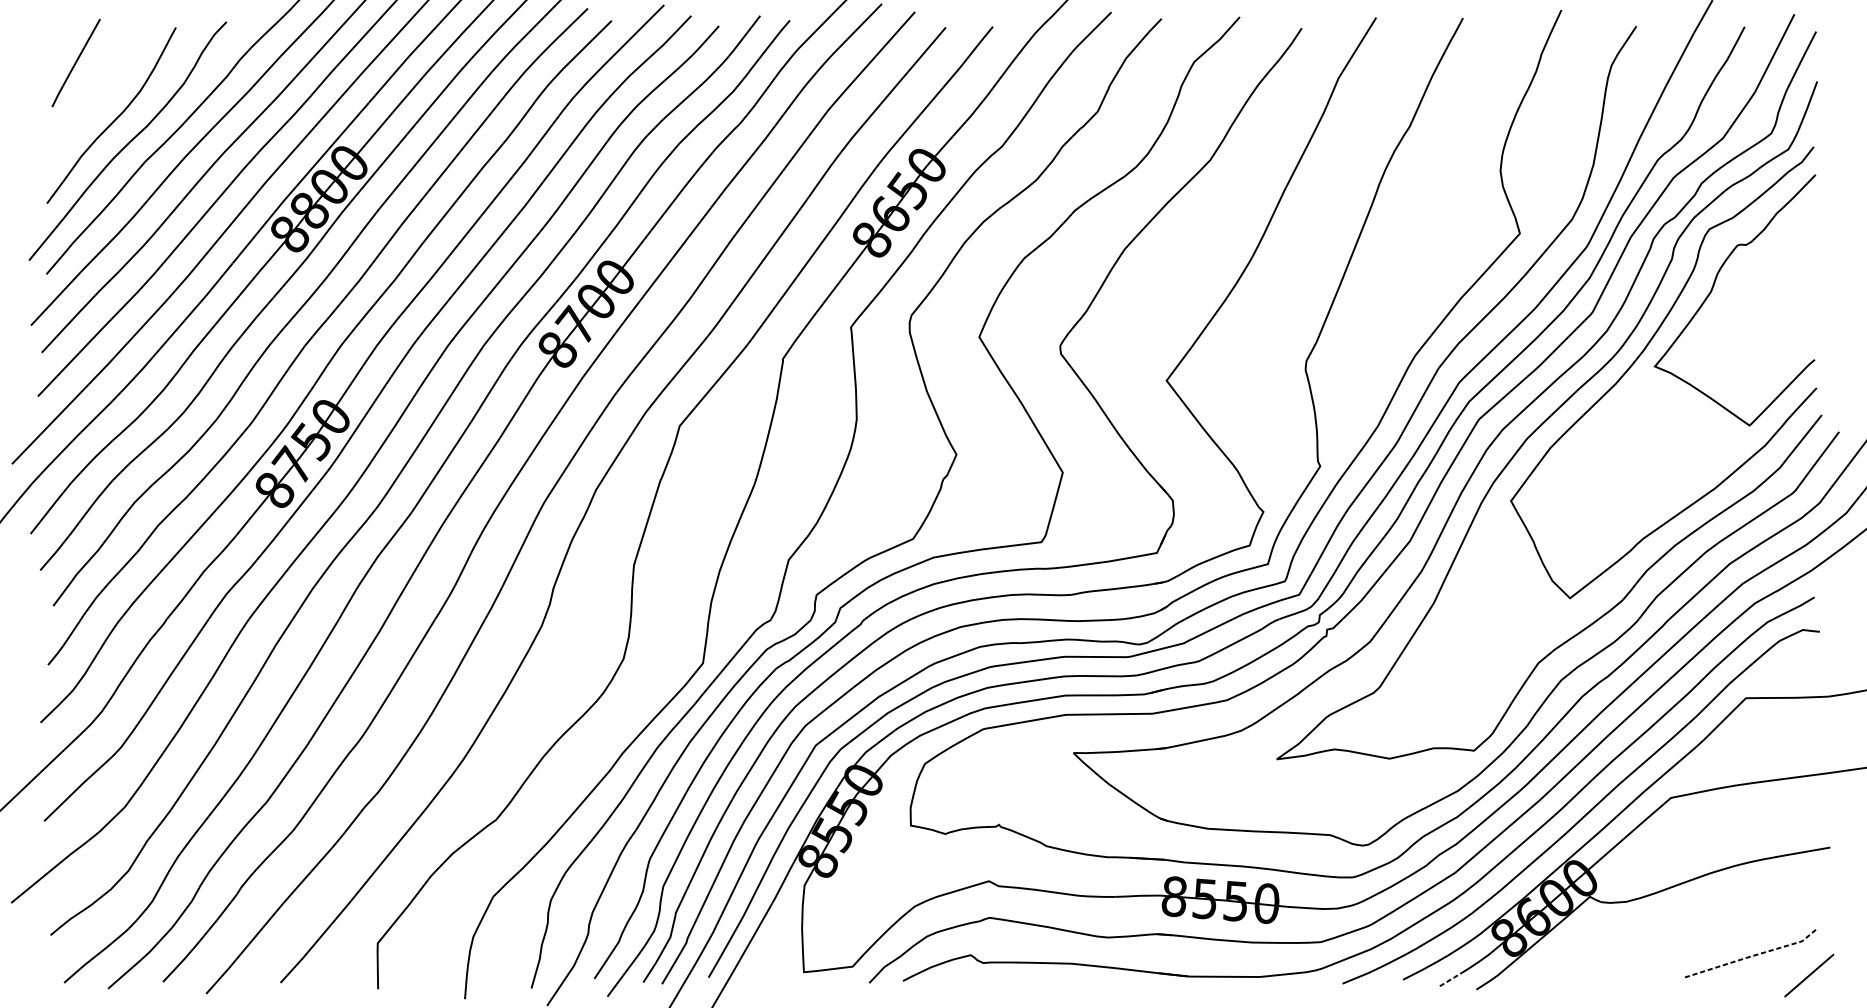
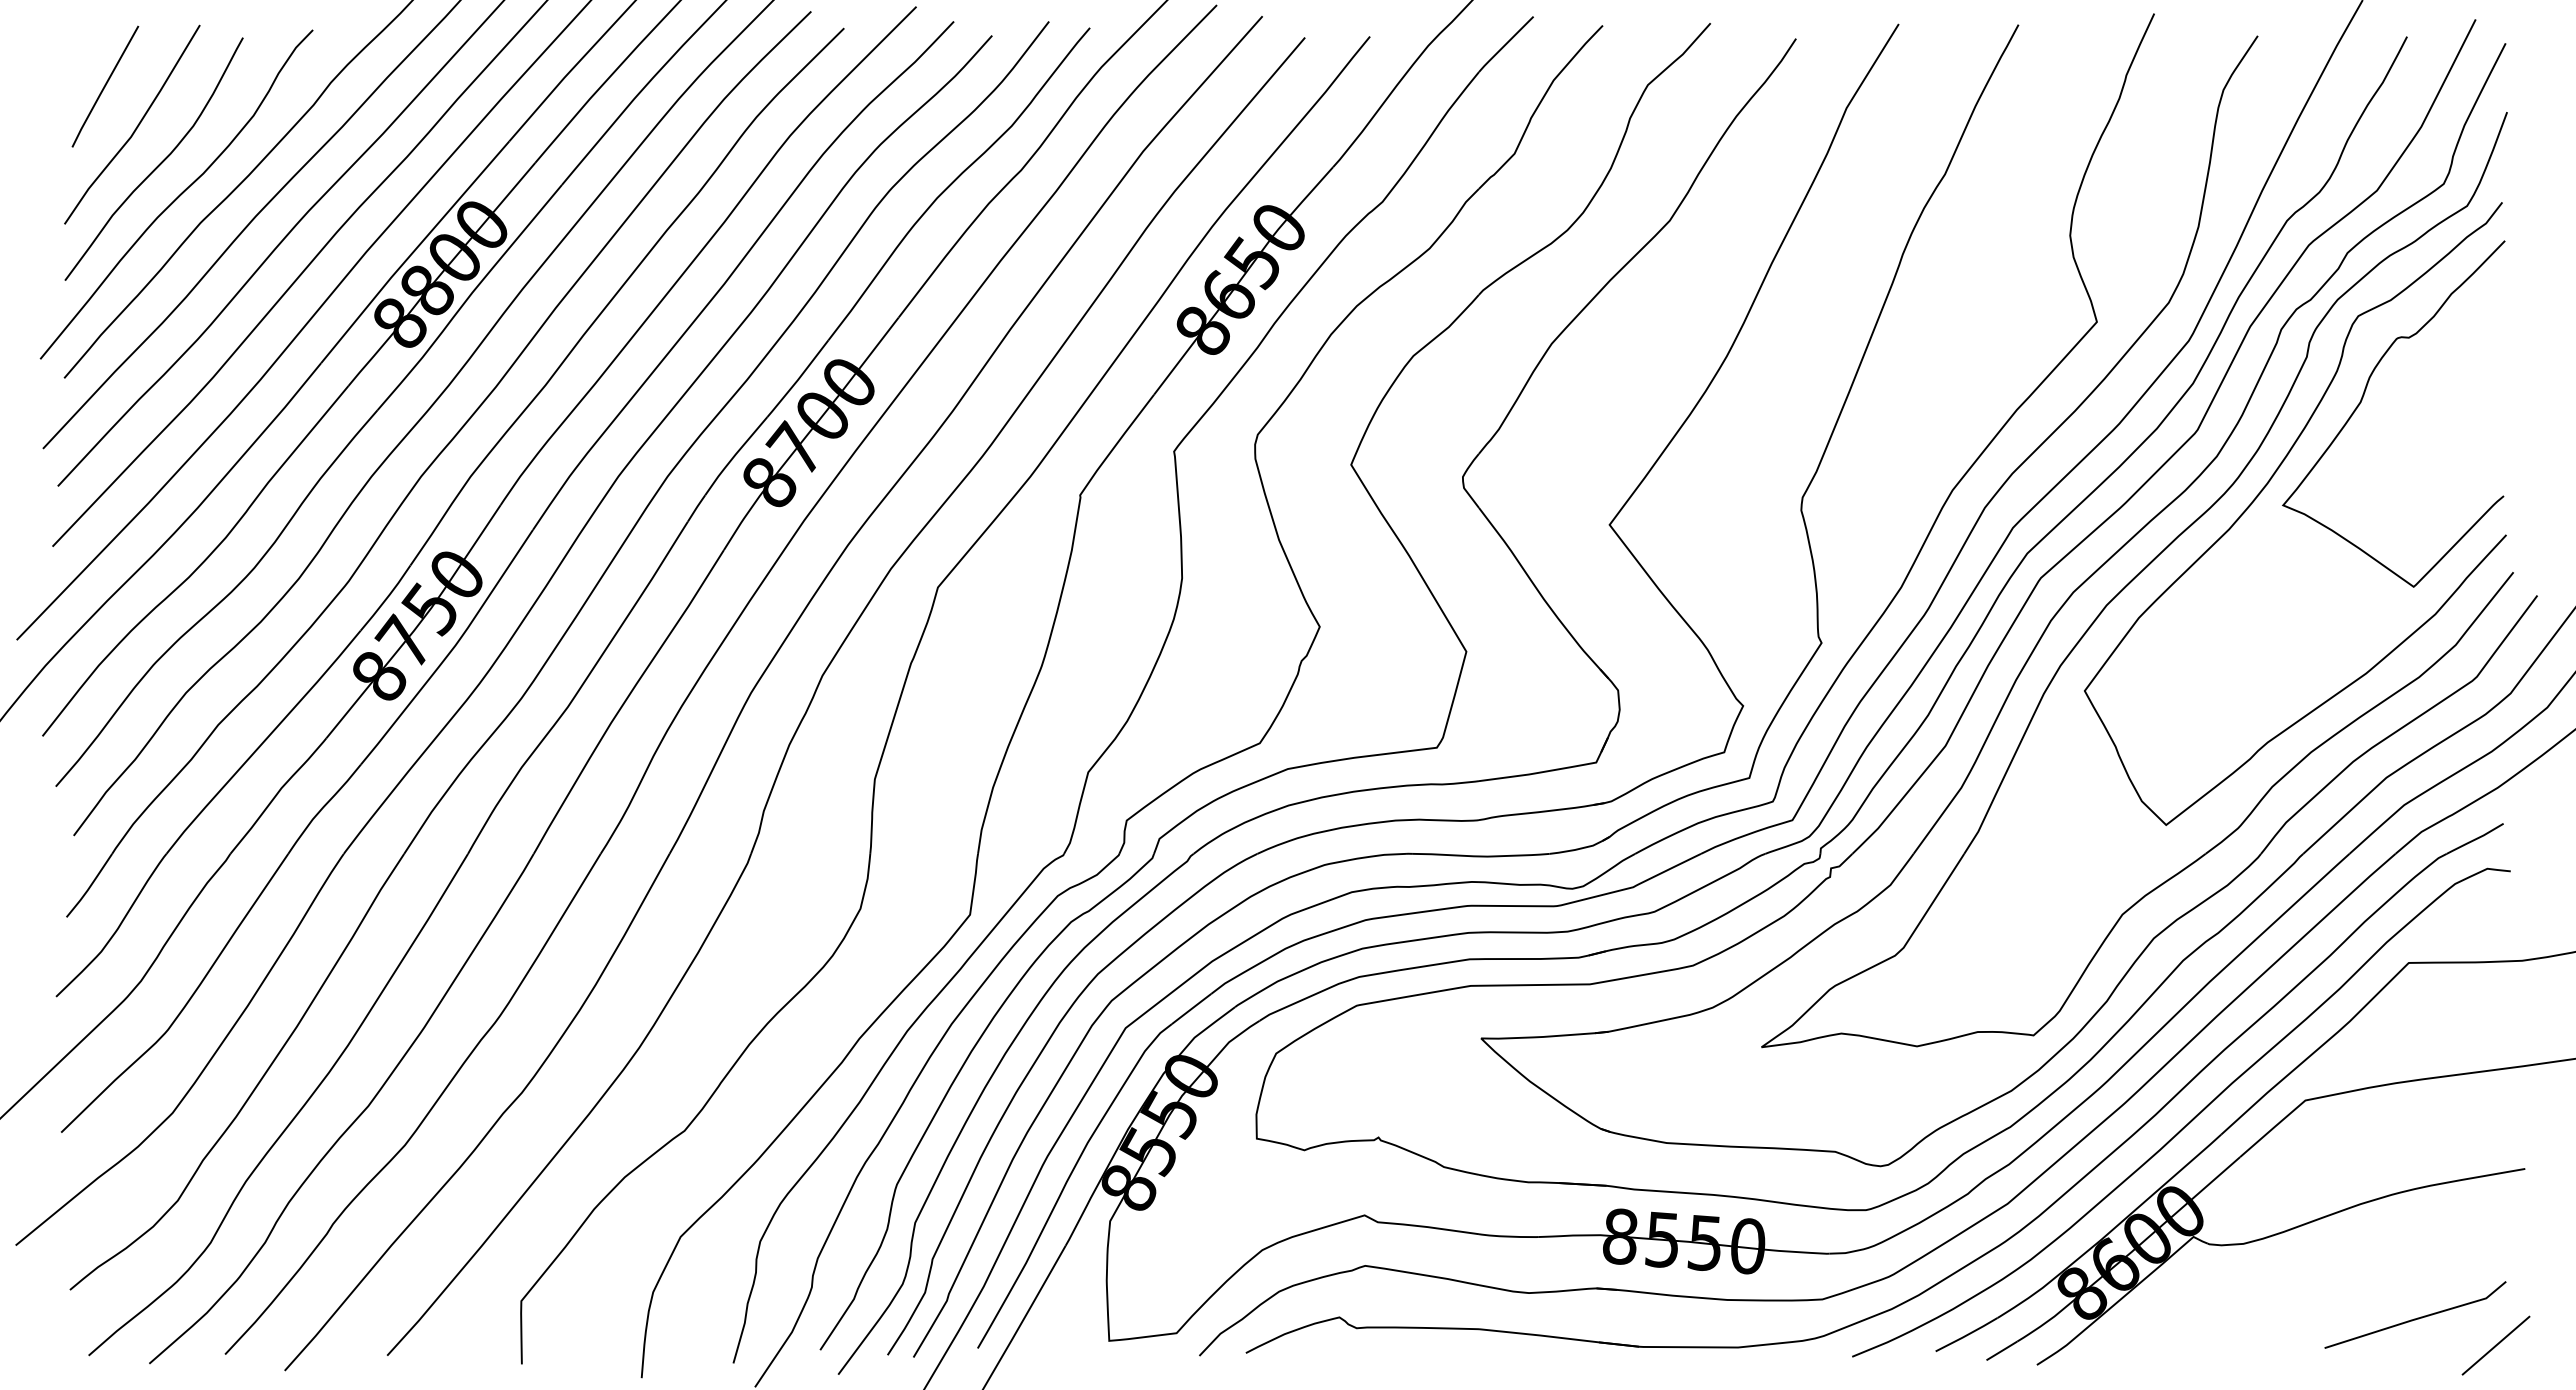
curve: (98, 91) -> (136, 126), added
line: (1752, 955) -> (2418, 1318), dashed -> solid
line: (1451, 979) -> (2002, 1350), dashed -> solid

